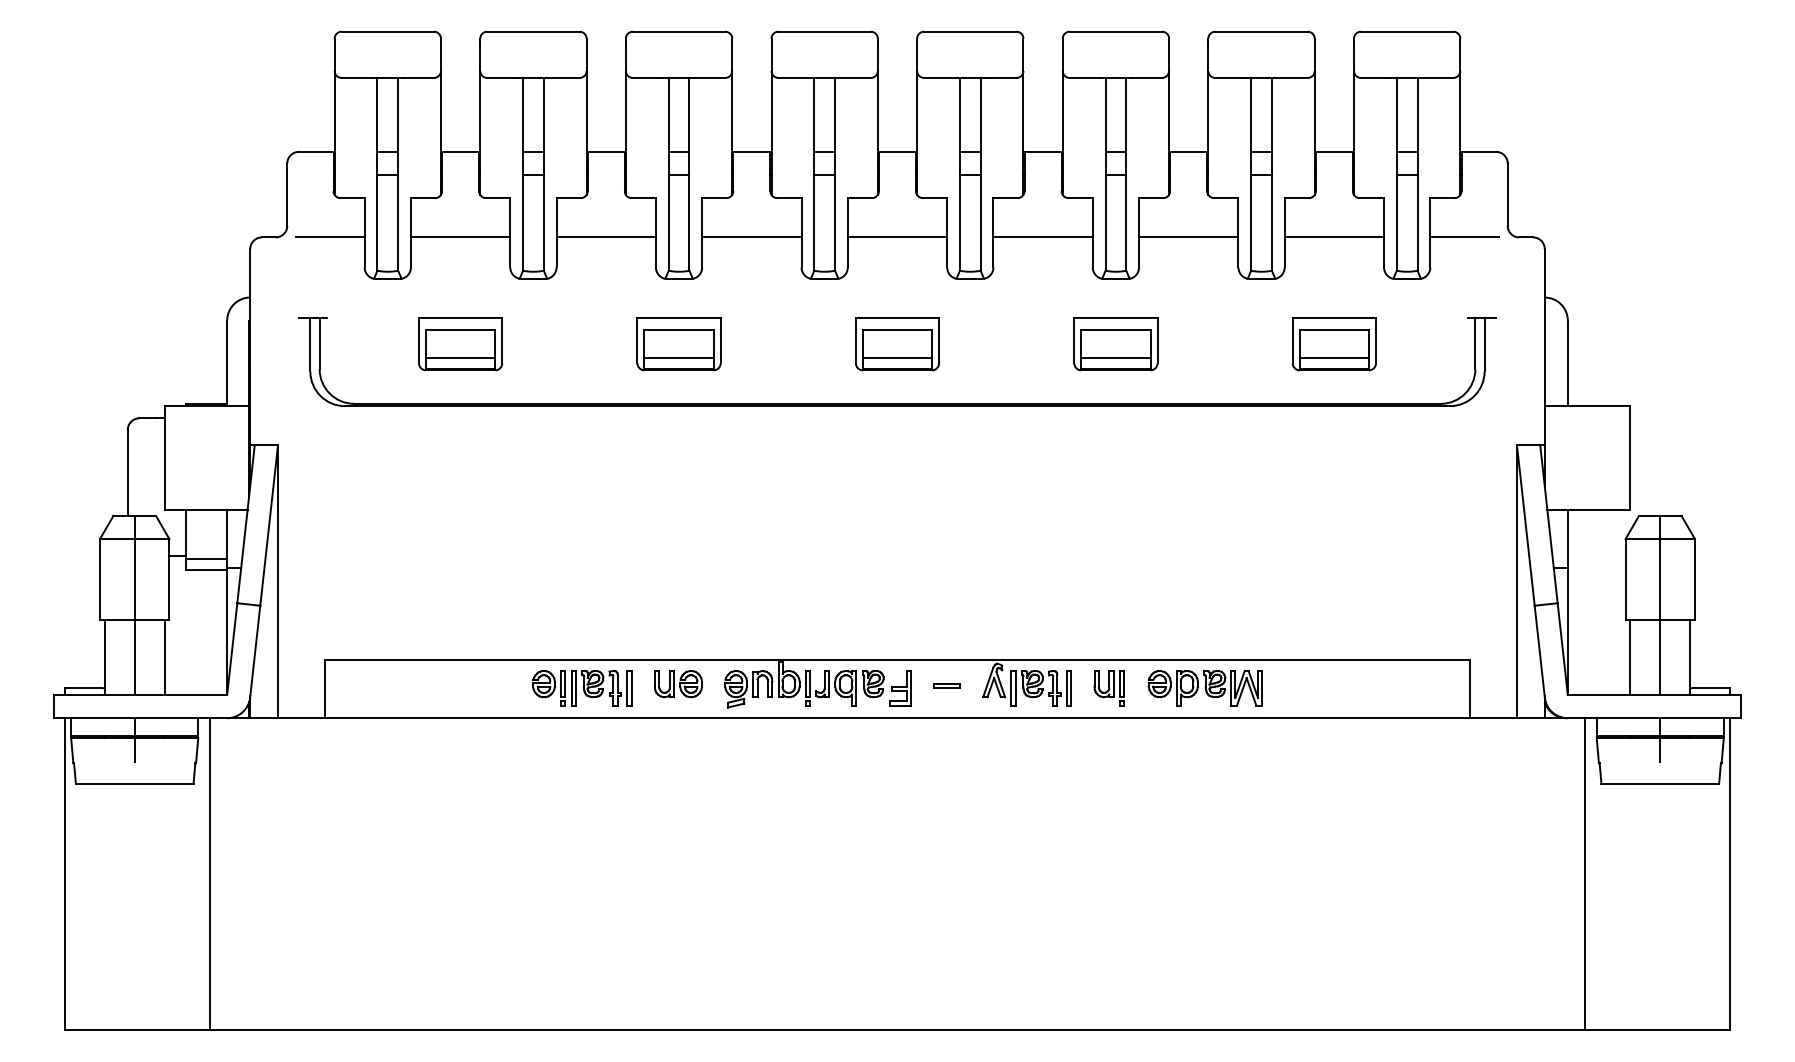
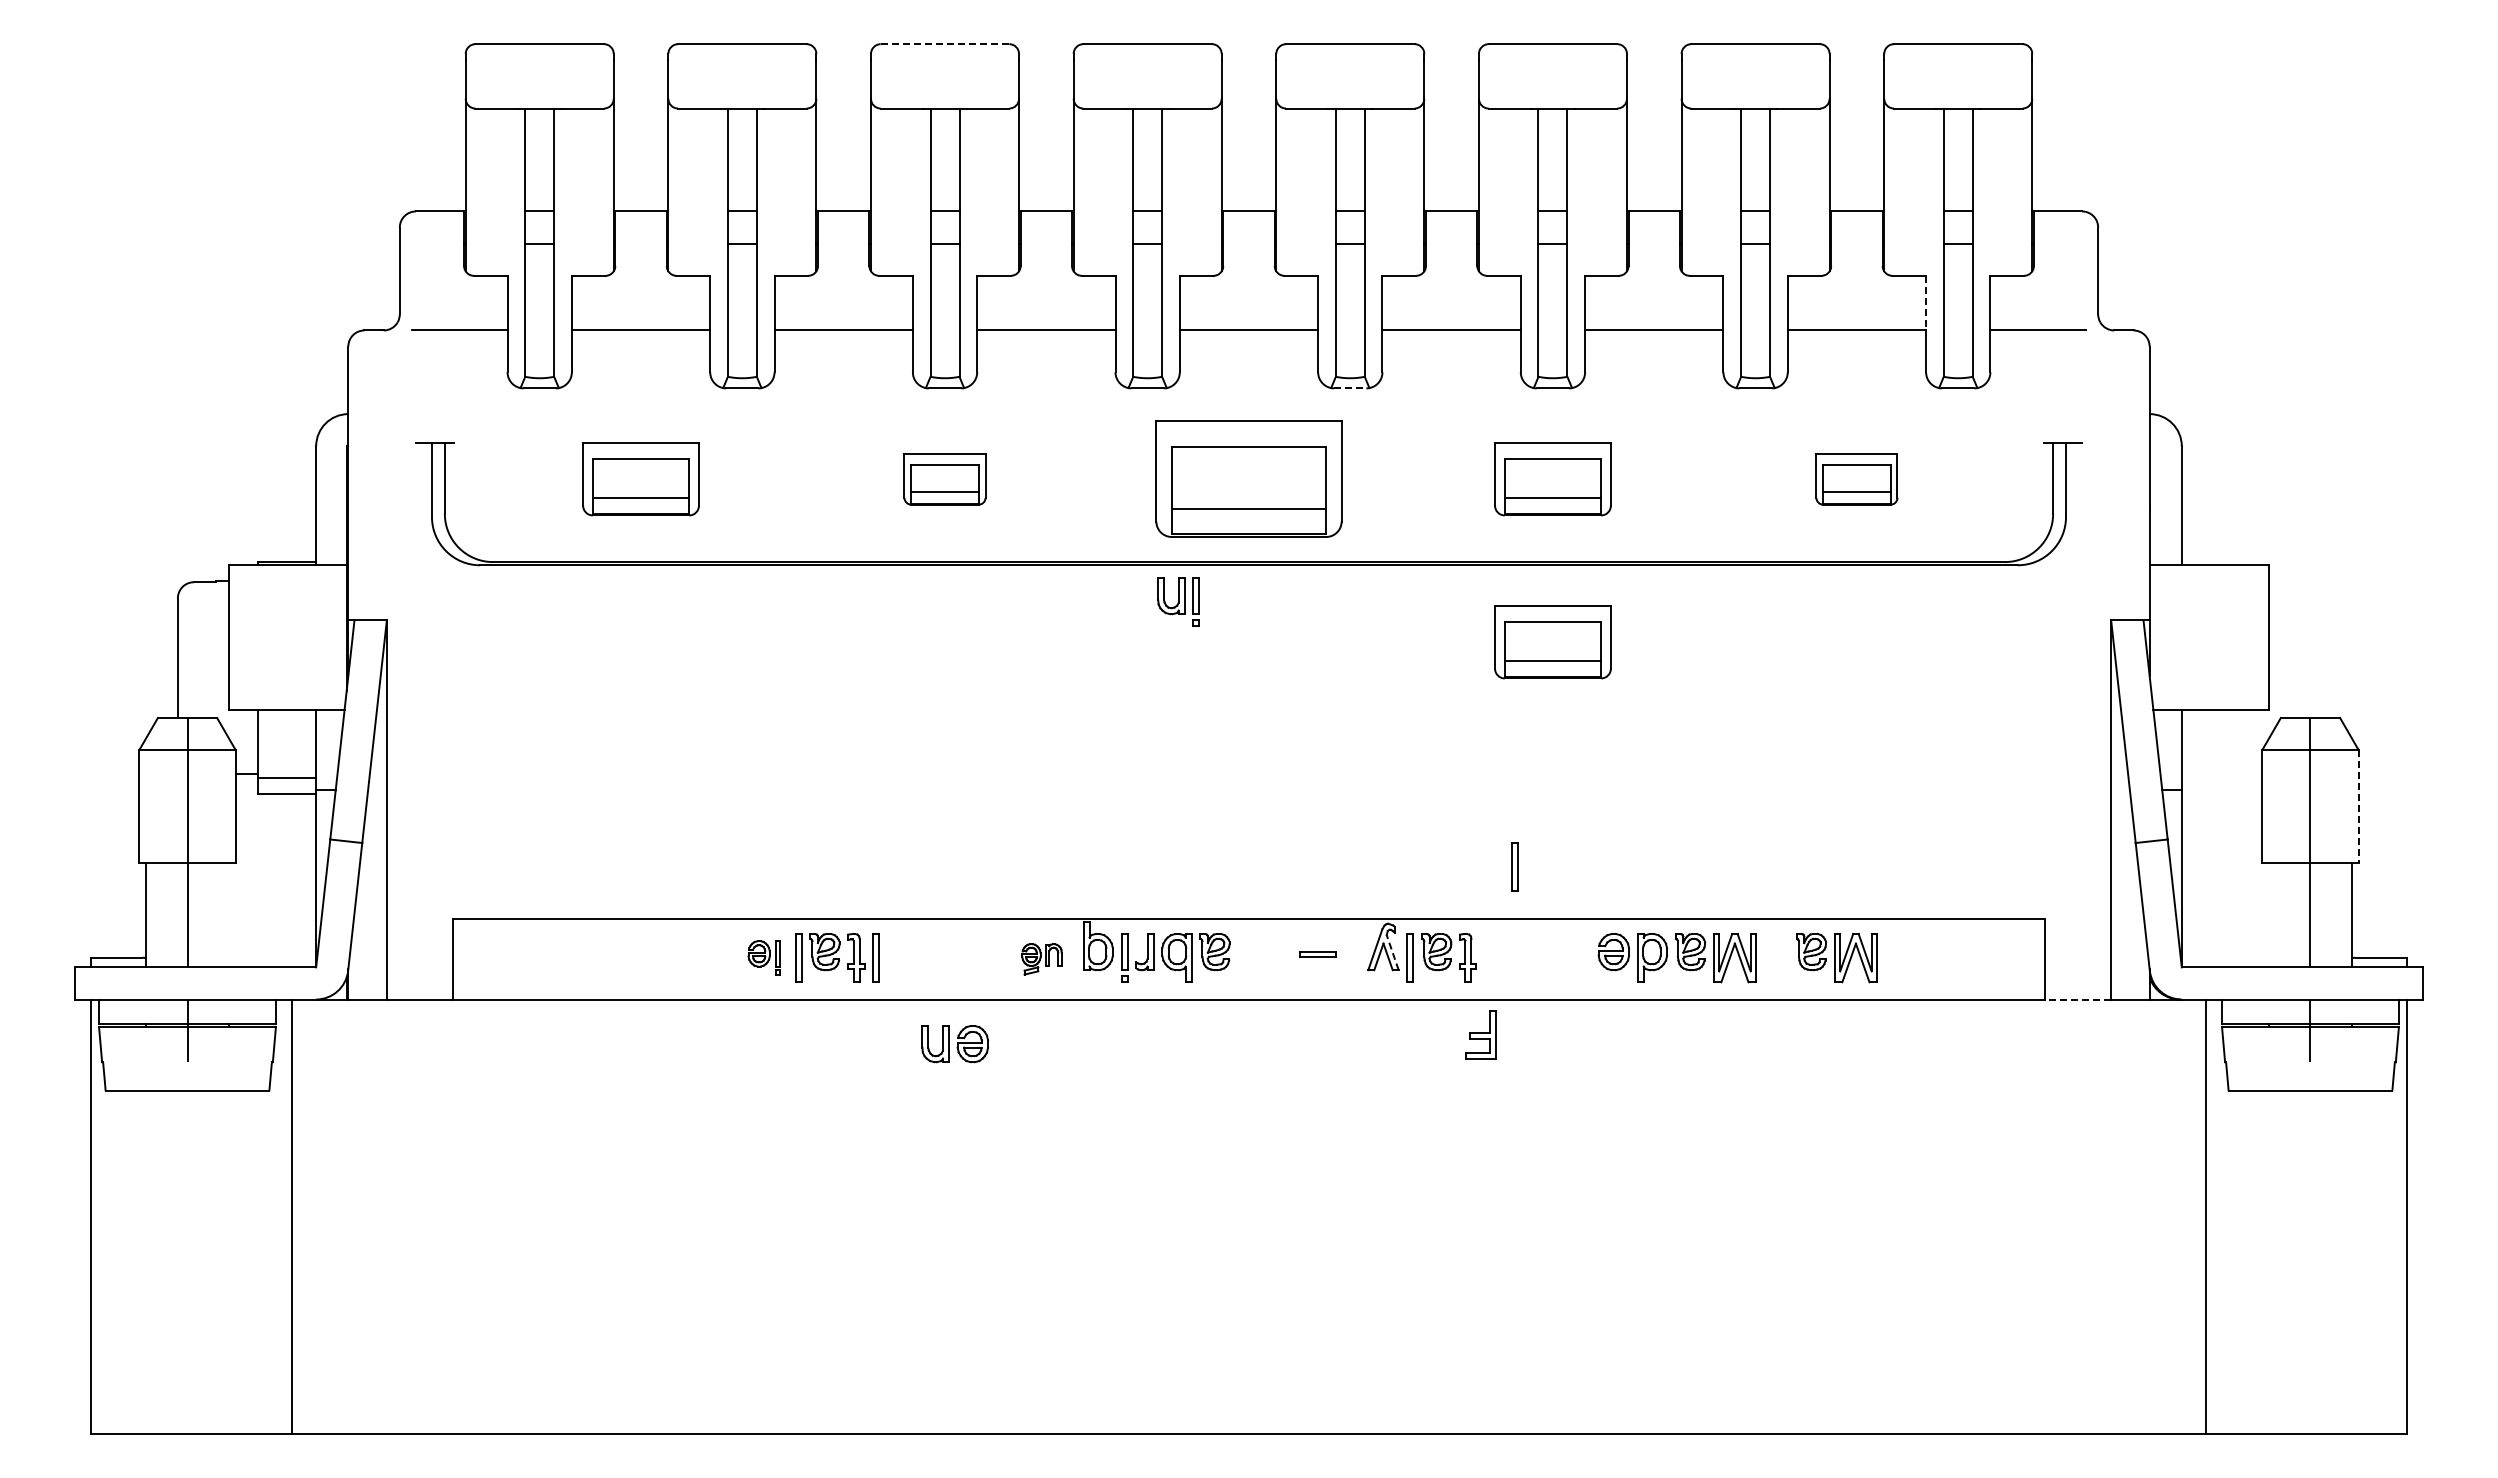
line: (679, 31) -> (945, 44), solid -> dashed
line: (1384, 218) -> (1926, 303), solid -> dashed
line: (970, 279) -> (1350, 388), solid -> dashed
part: (678, 344) -> (944, 479), size x0.7
part: (897, 344) -> (1248, 479), size x1.6
part: (1334, 344) -> (1856, 479), size x0.7
part: (1115, 461) -> (1552, 642), added
line: (1694, 580) -> (2358, 807), solid -> dashed
line: (164, 657) -> (229, 914), removed
line: (1630, 657) -> (2268, 914), removed
part: (677, 684) -> (954, 1044), moved
line: (1000, 684) -> (1392, 952), solid -> dashed
part: (548, 688) -> (763, 957), size x0.7
part: (900, 688) -> (1480, 1034), moved
part: (1068, 688) -> (1514, 866), moved
part: (1109, 688) -> (1178, 601), moved
part: (1319, 688) -> (1836, 958), added
part: (748, 689) -> (1041, 959), size x0.6
line: (1493, 718) -> (2078, 999), solid -> dashed

